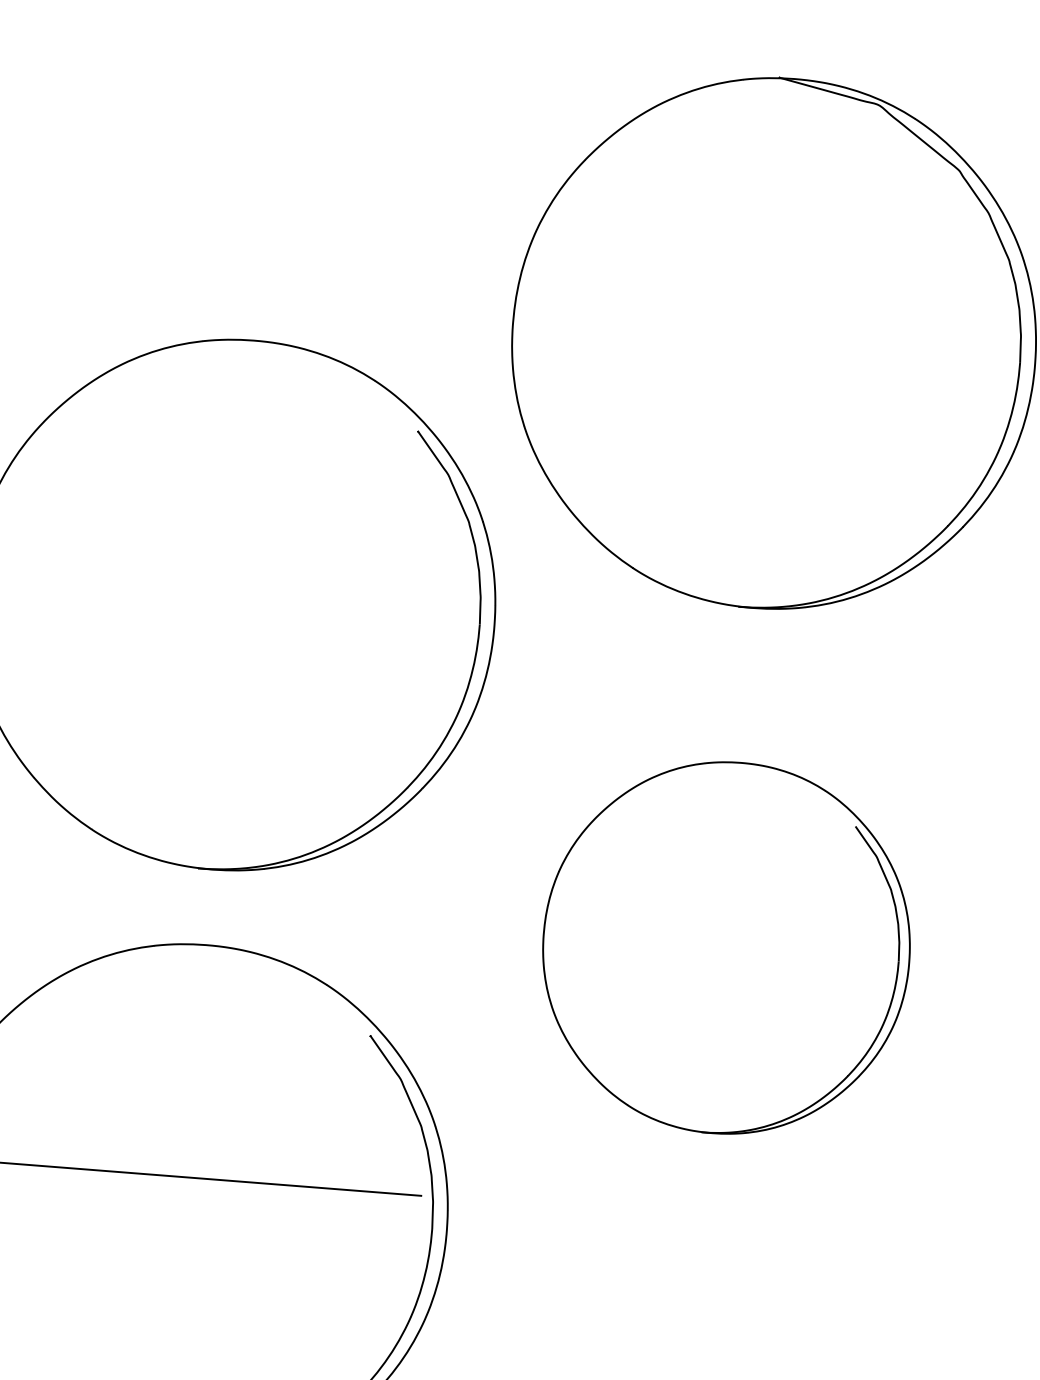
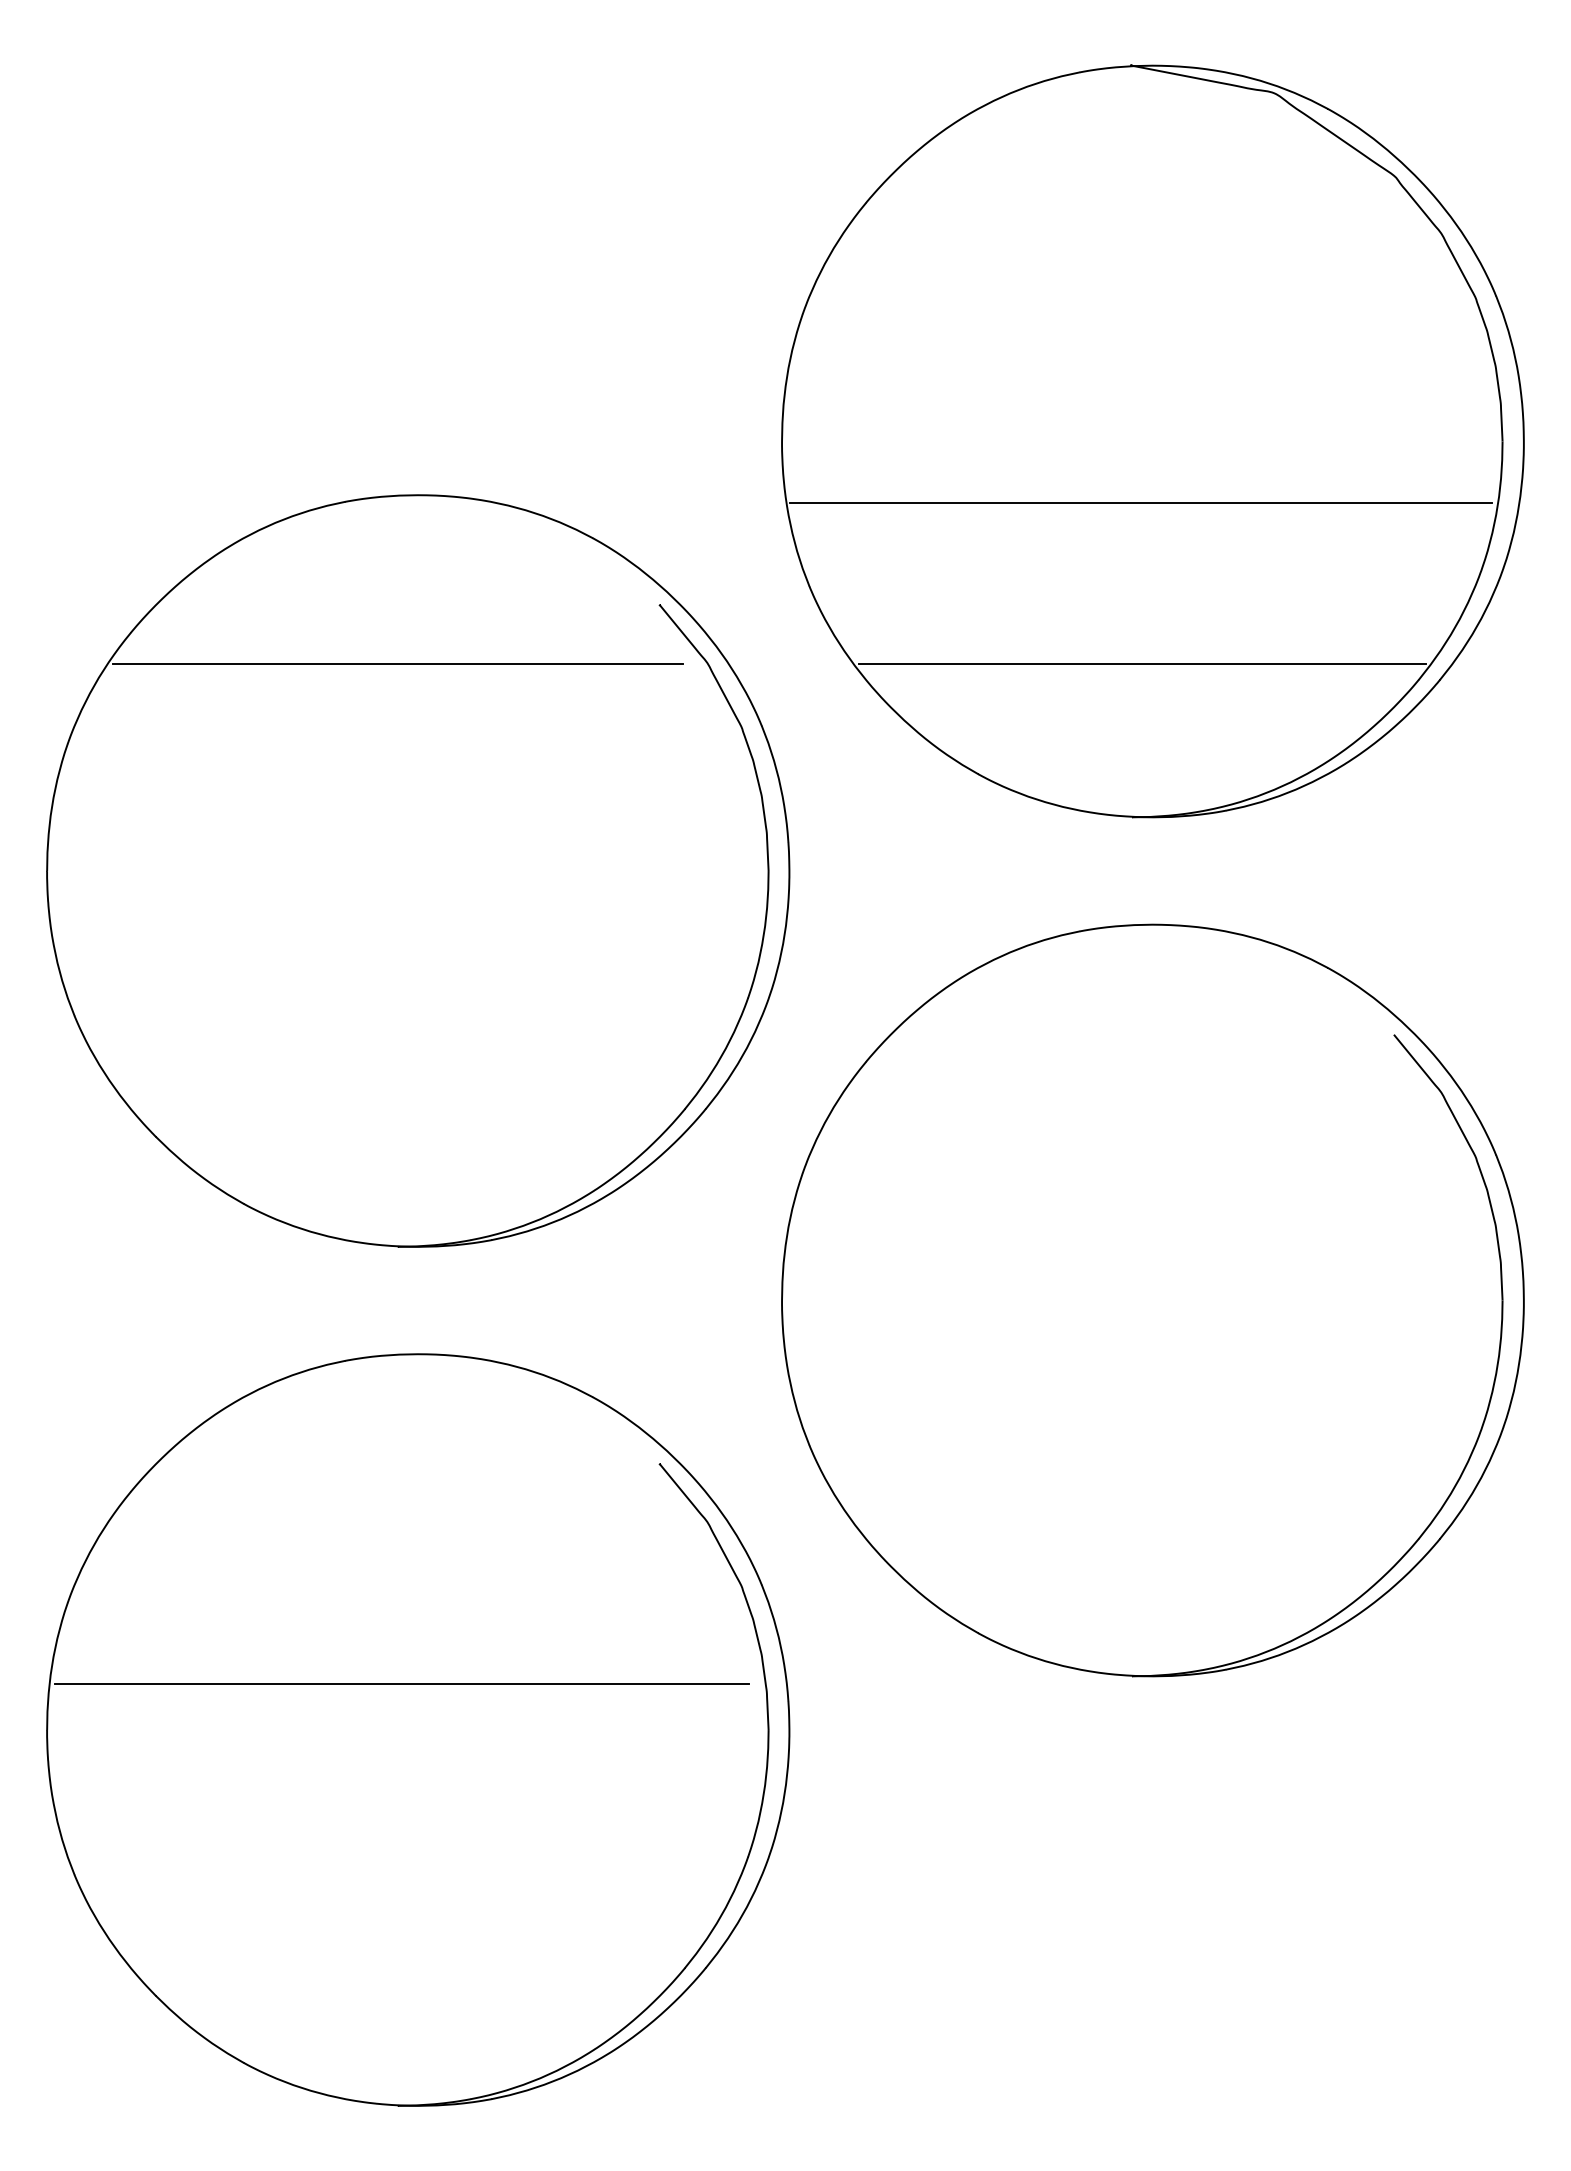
line: (761, 386) -> (1140, 503), added
line: (230, 458) -> (398, 664), added
line: (754, 499) -> (1142, 664), added
part: (726, 947) -> (1152, 1300), size x1.43

